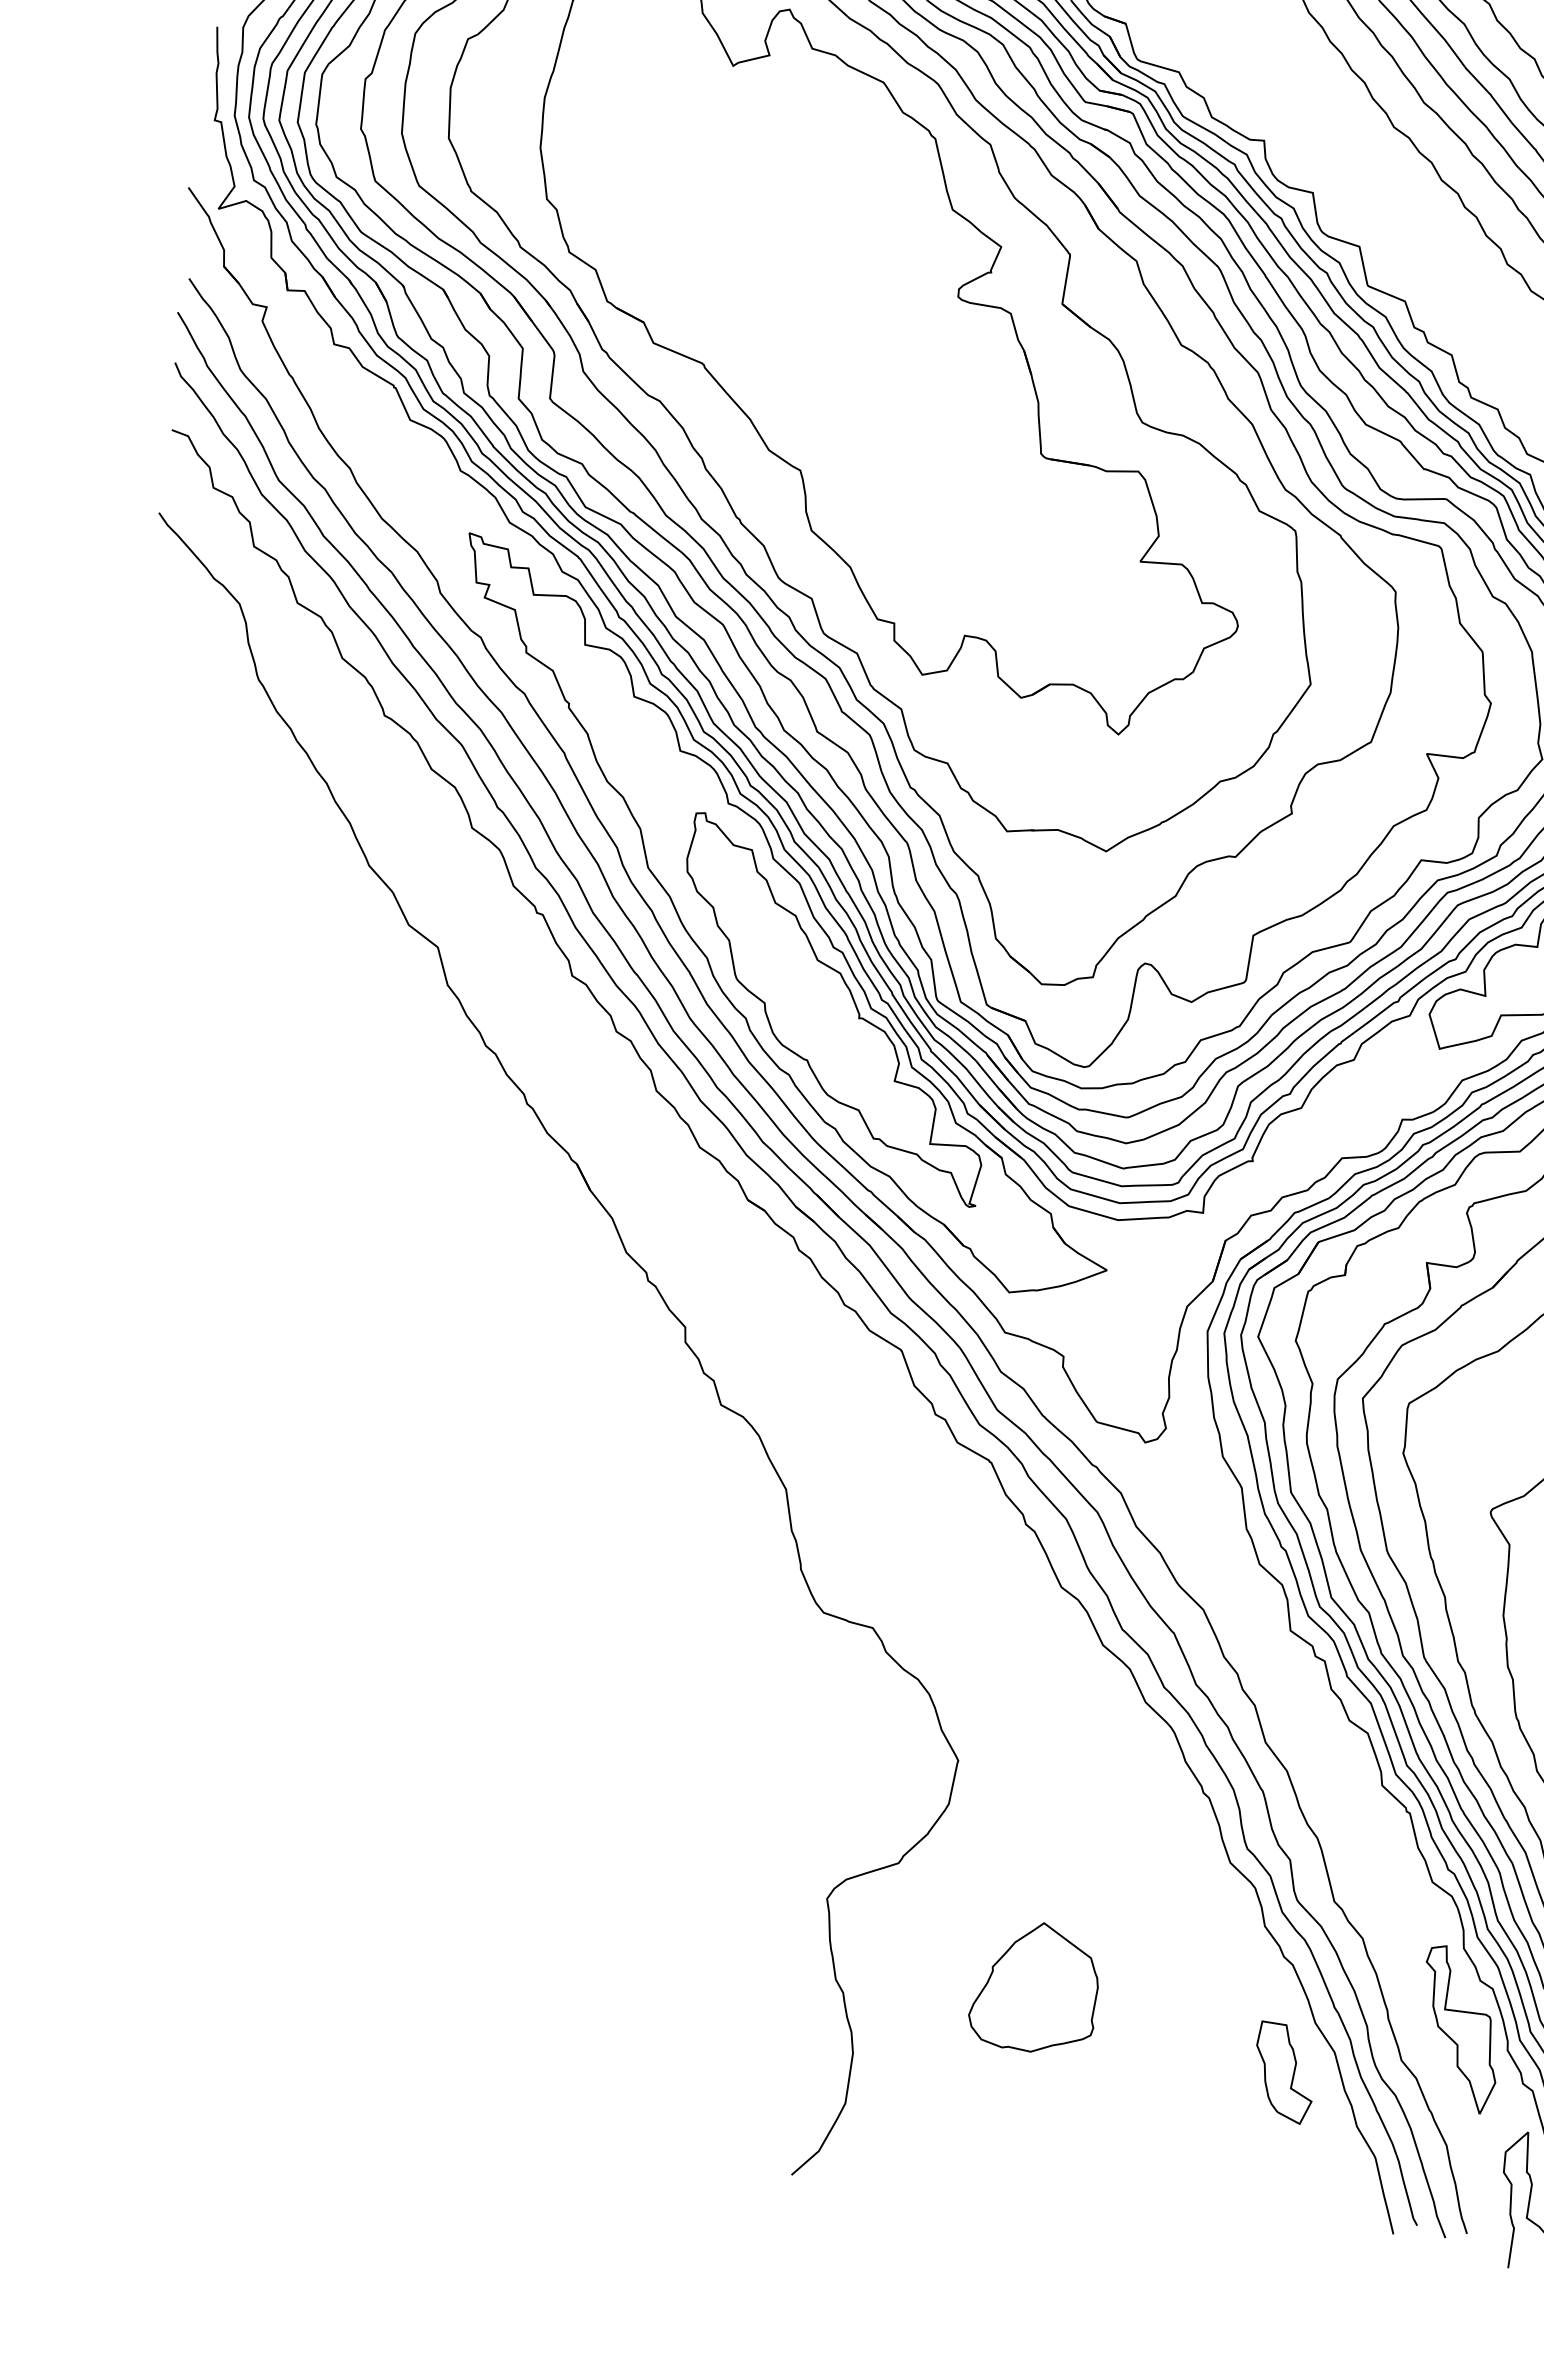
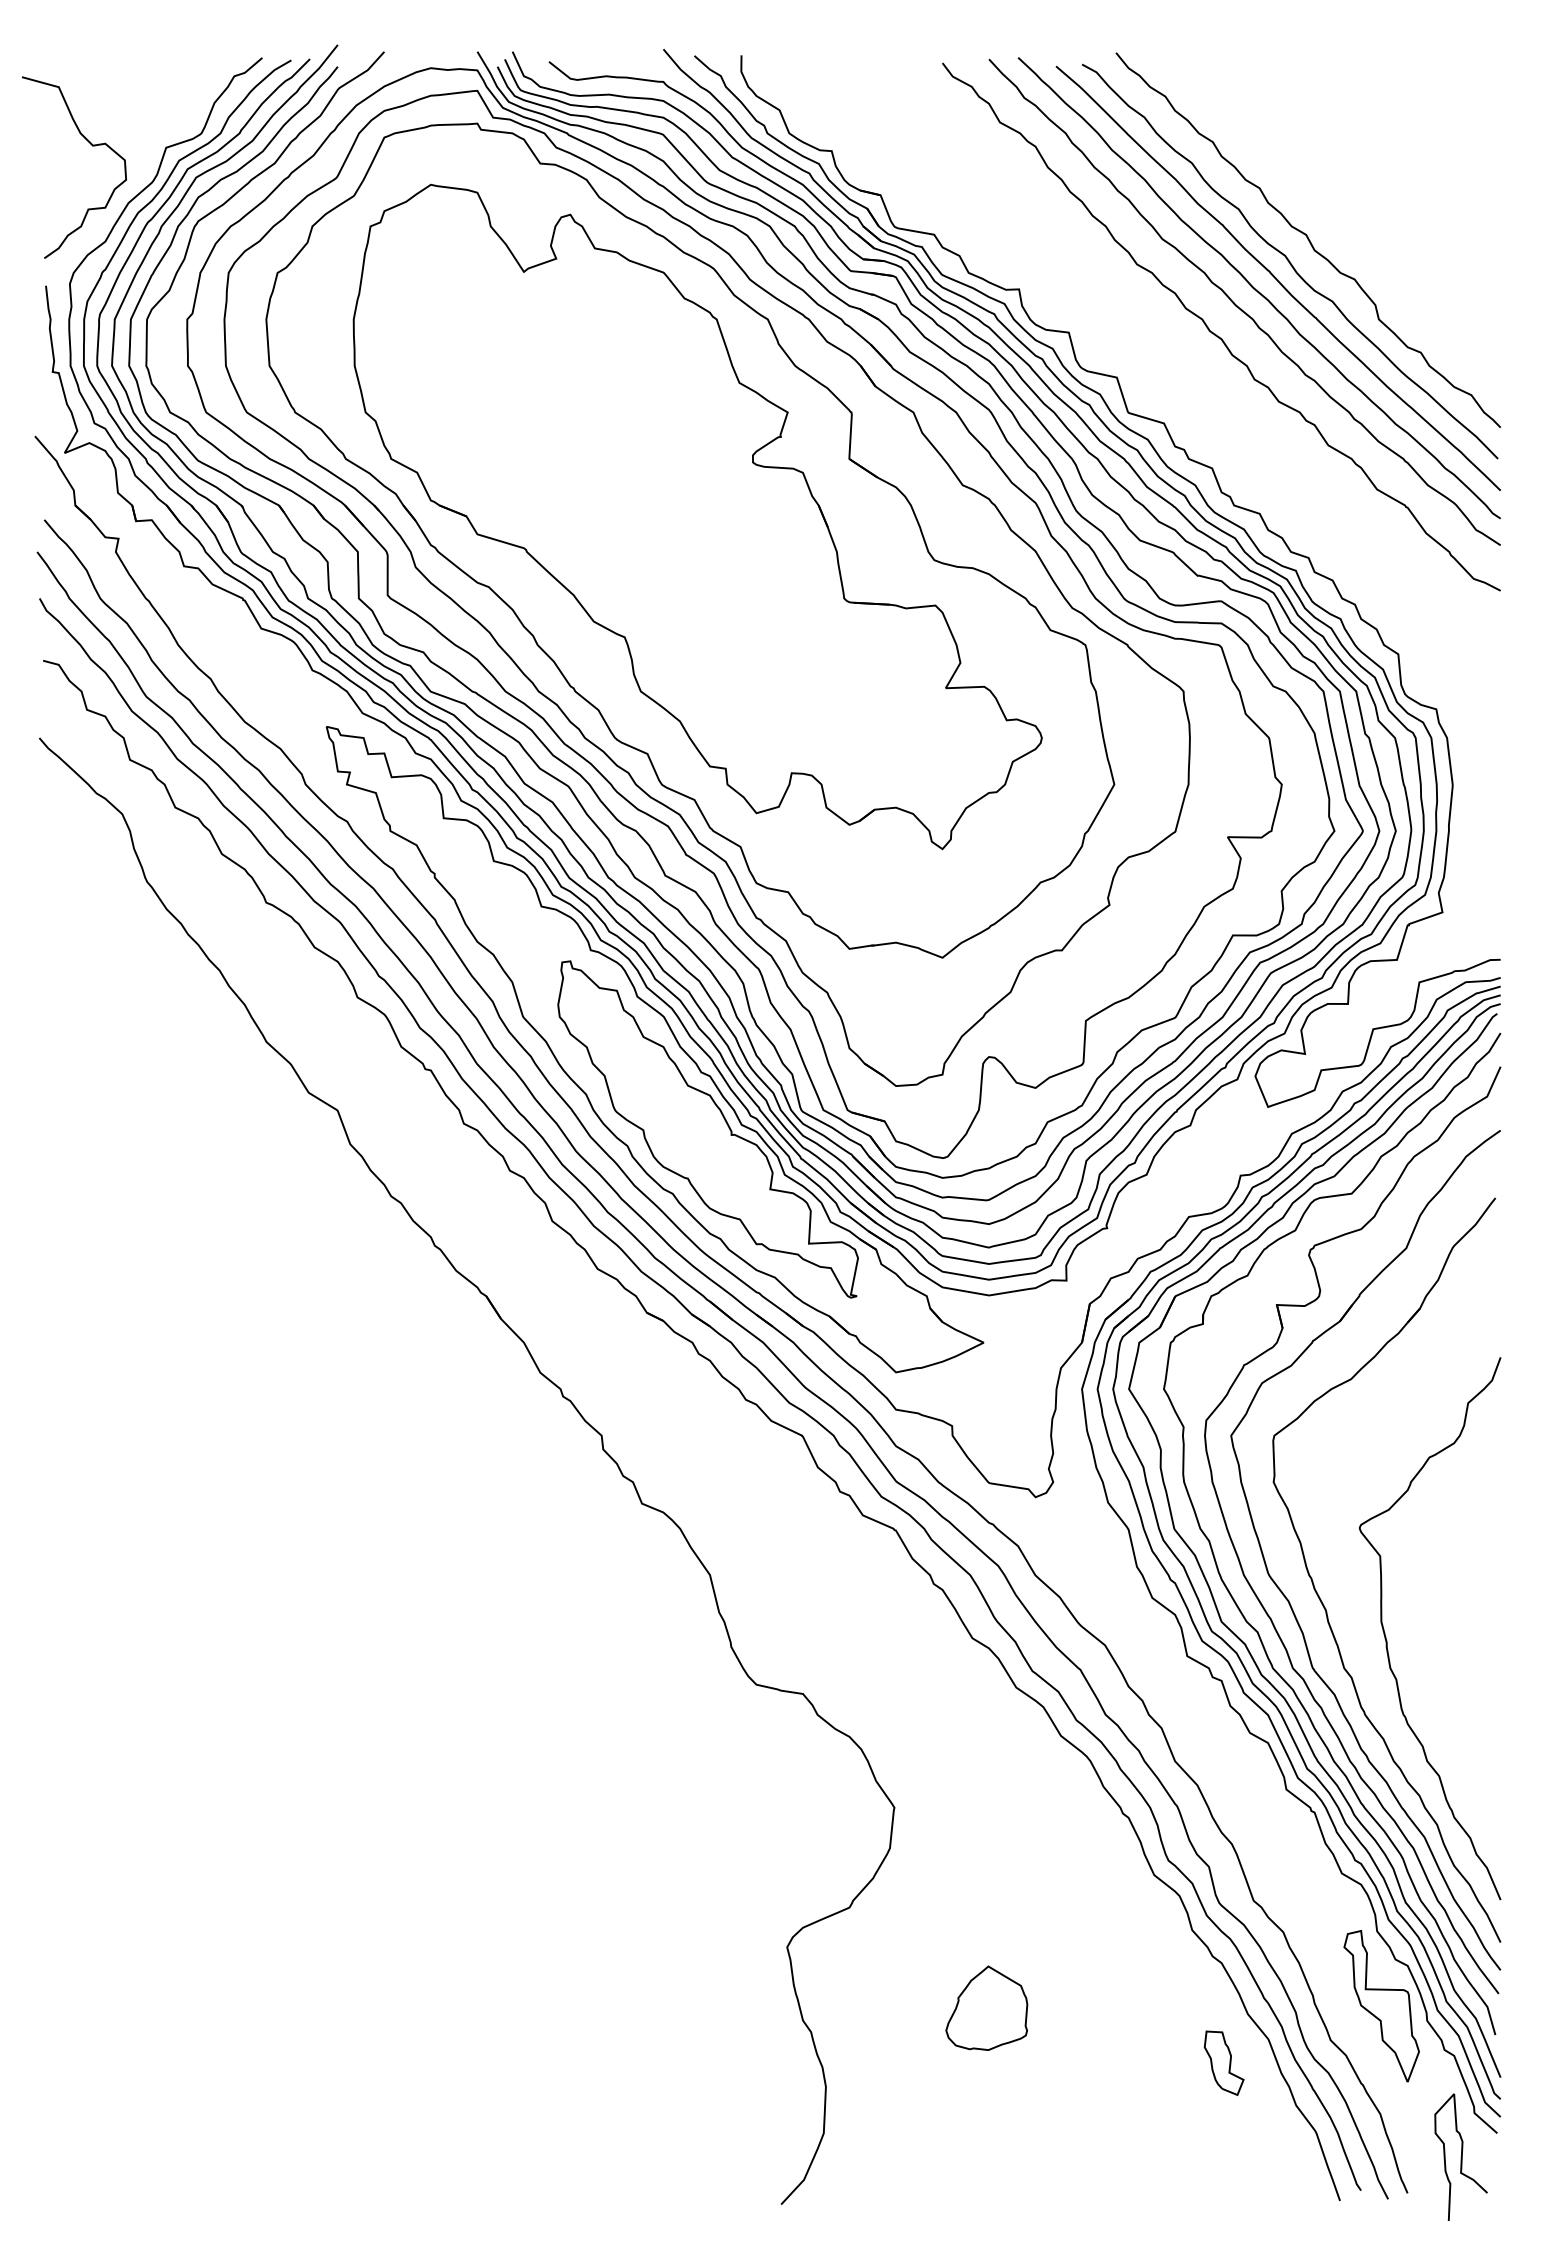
part: (1034, 1986) -> (986, 2007), size x0.7
part: (1283, 2073) -> (1223, 2063), size x0.7

